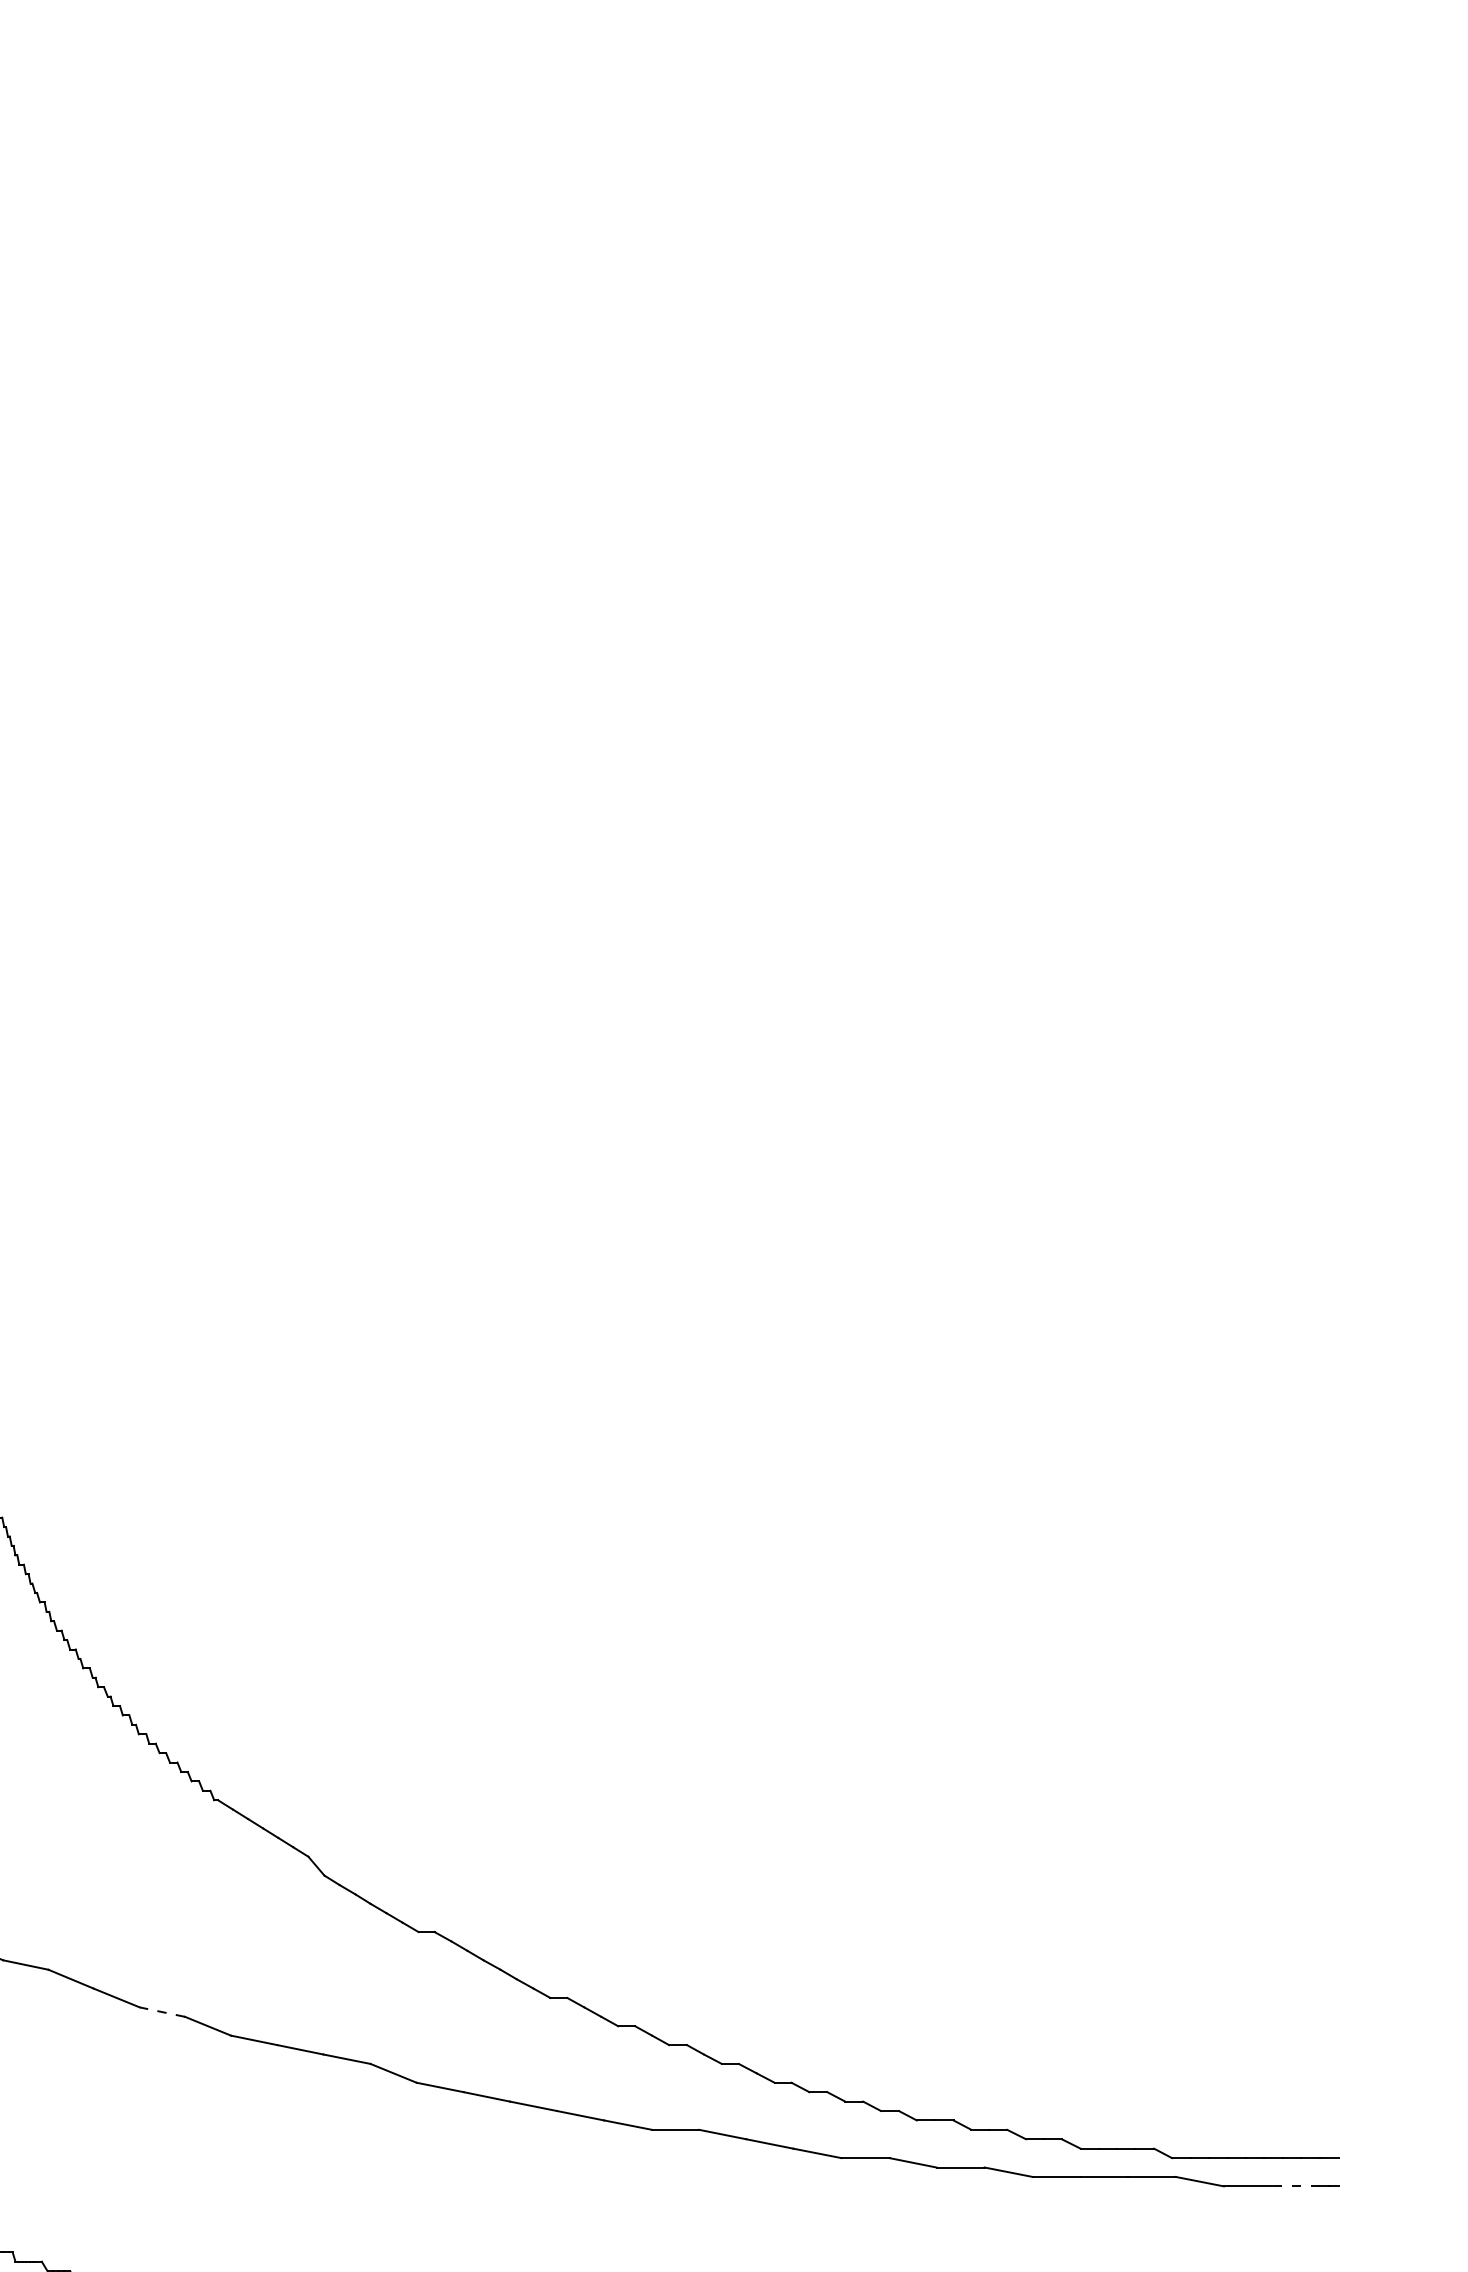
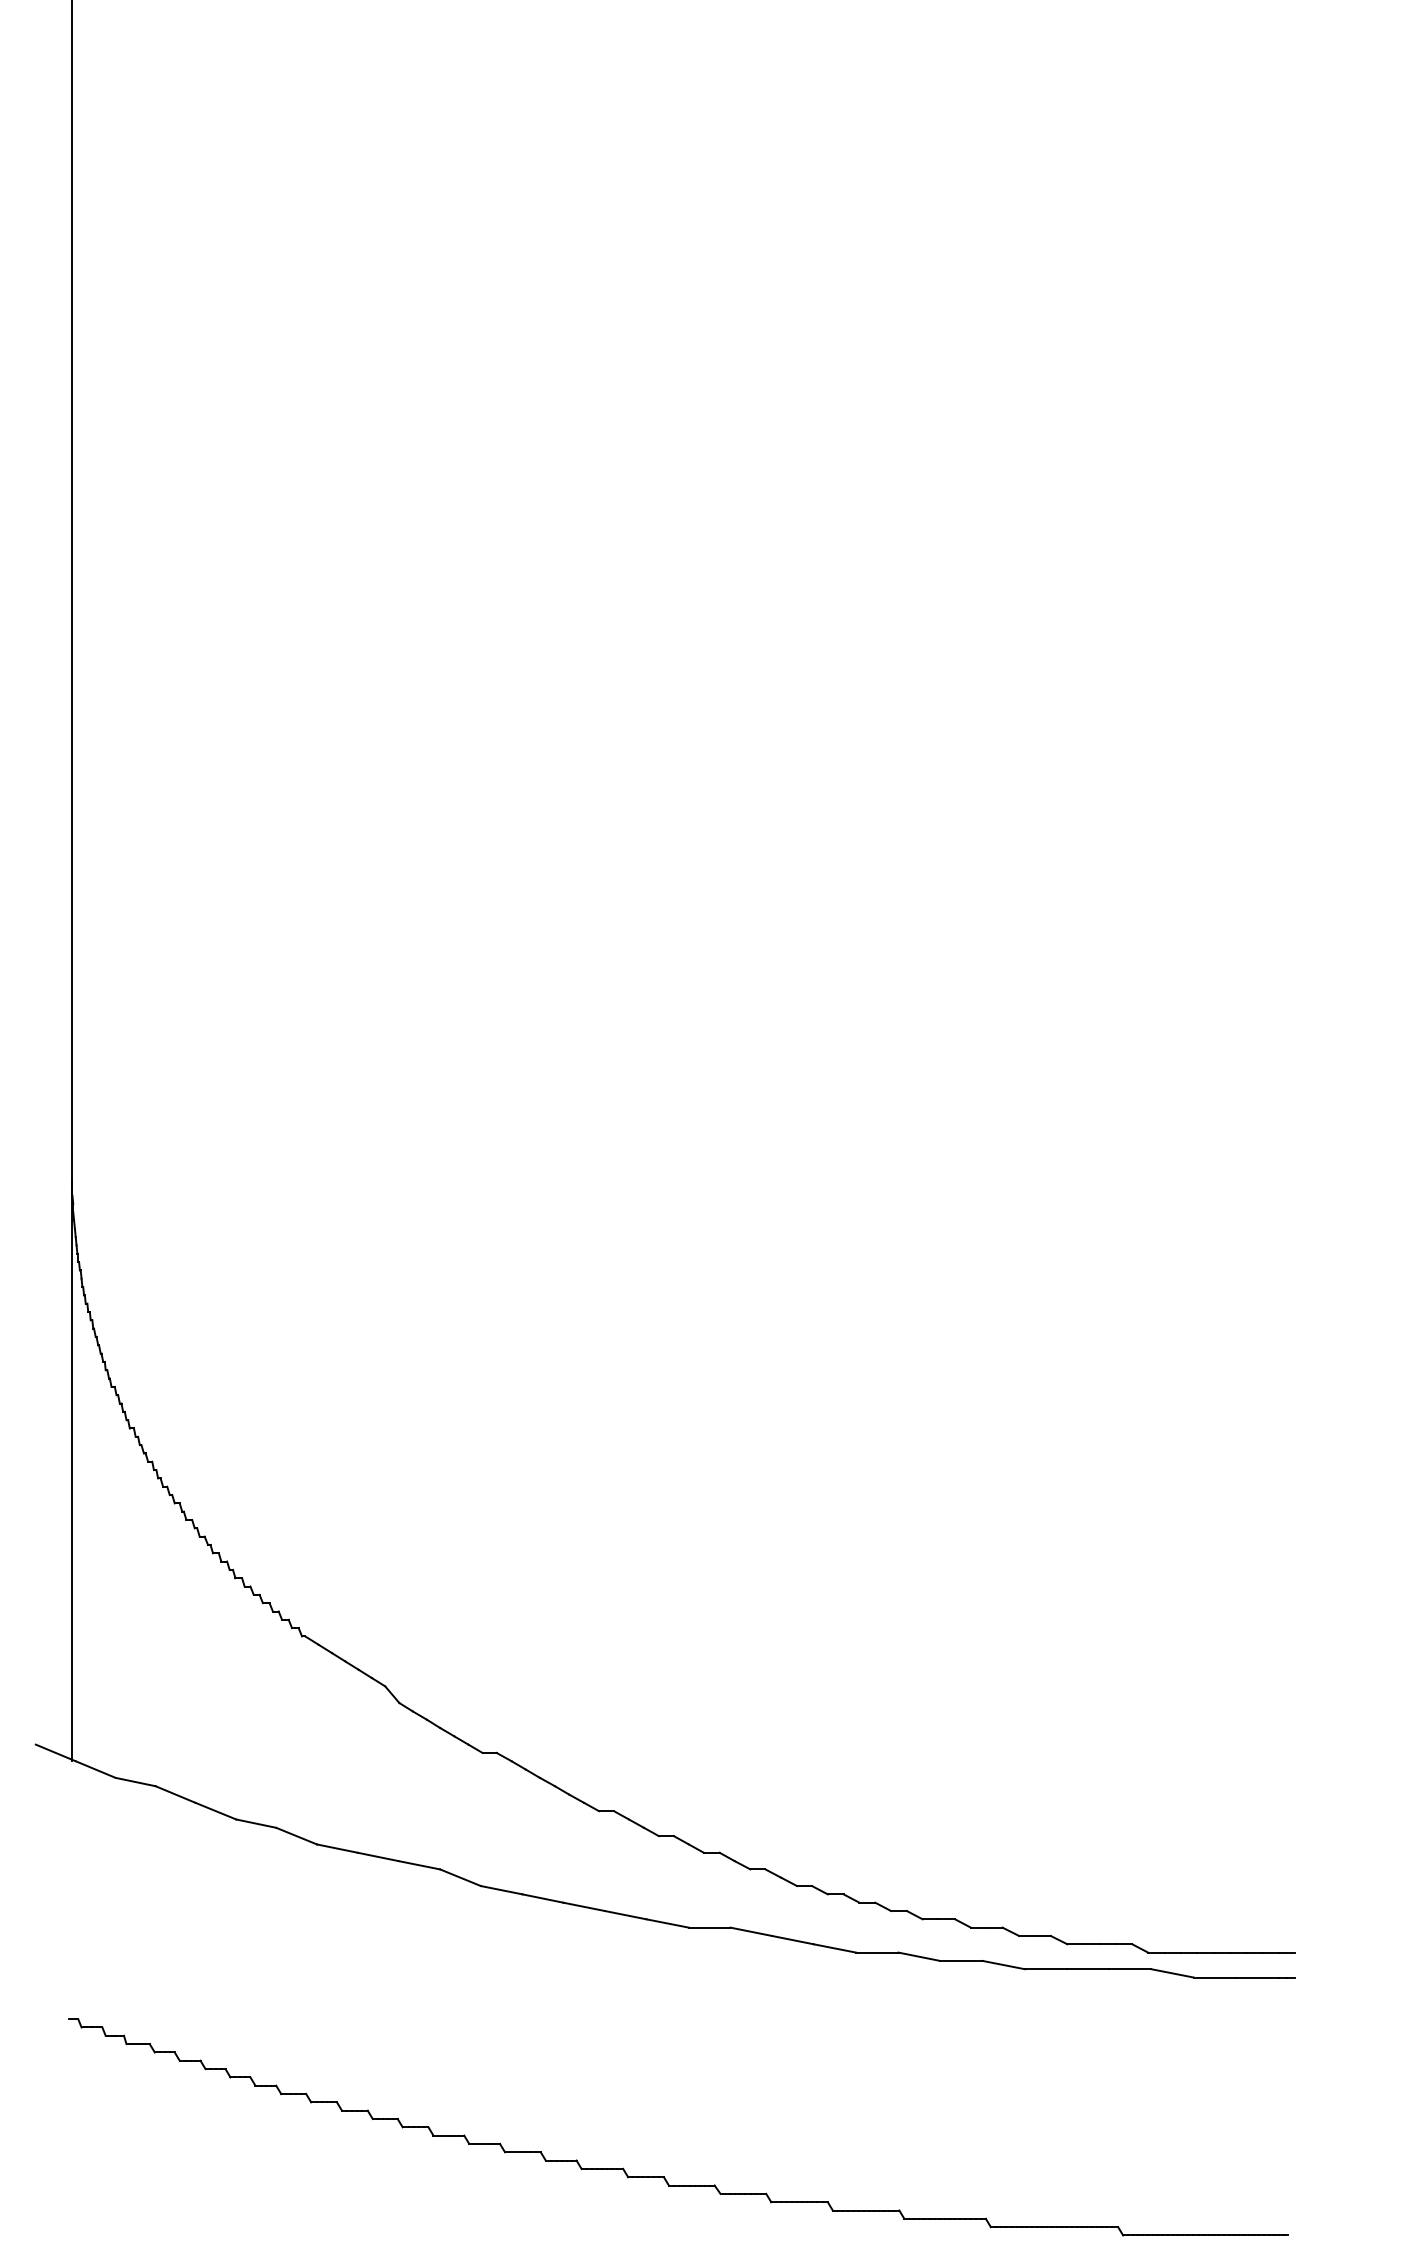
line: (161, 2011) -> (255, 1823), dashed -> solid
line: (1295, 2186) -> (1257, 1977), dashed -> solid

